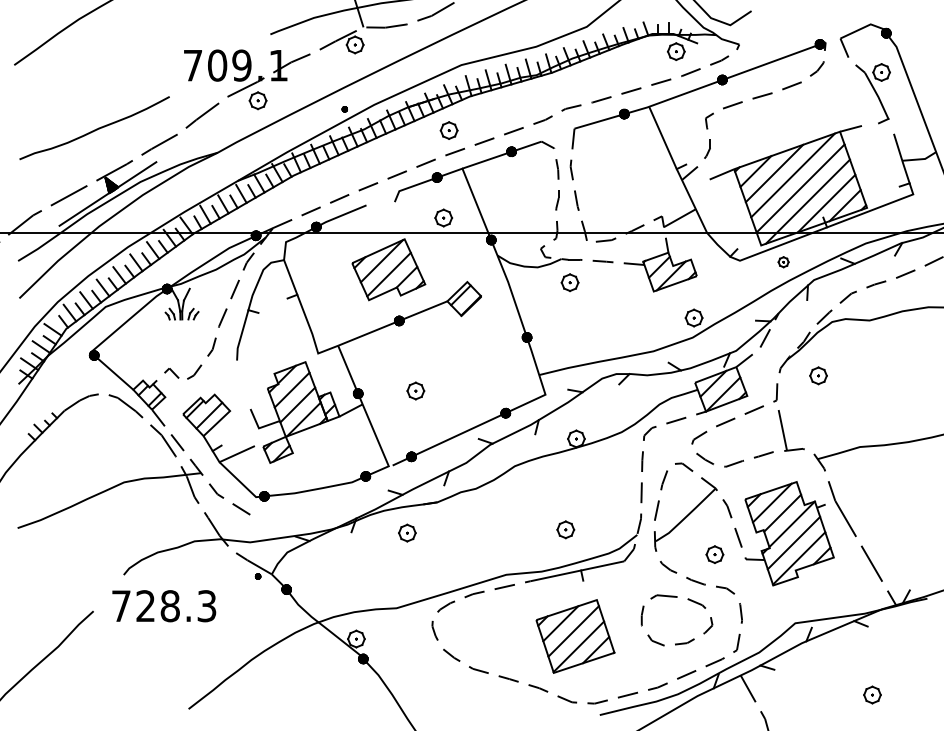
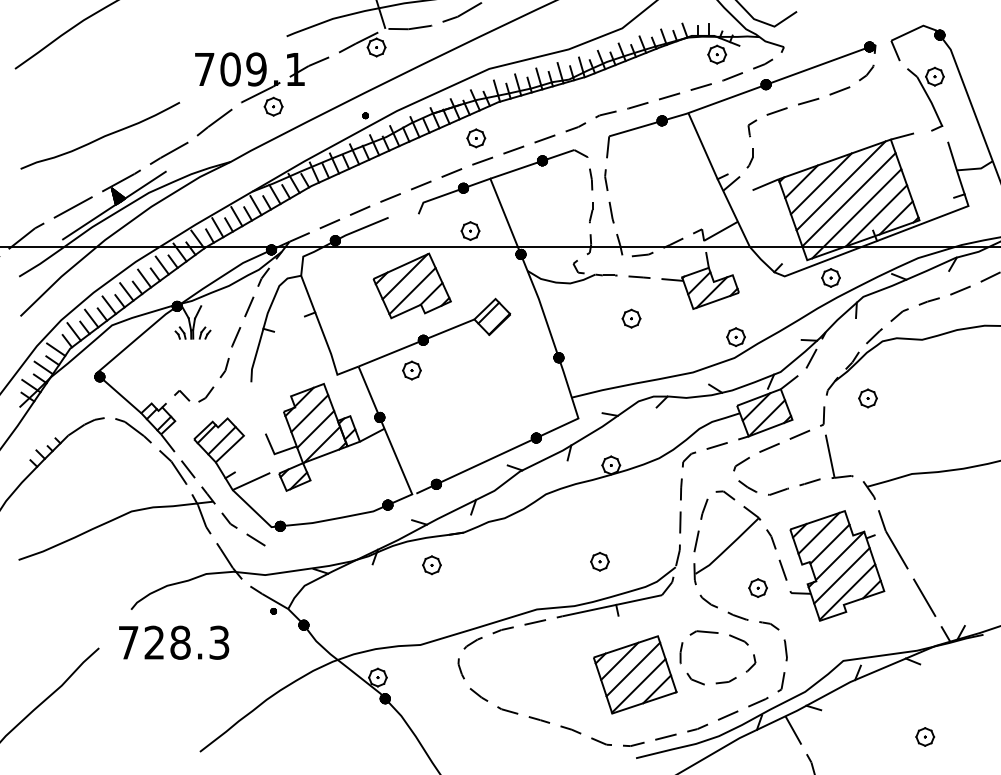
part: (783, 261) -> (830, 277), size x1.67
part: (570, 282) -> (631, 318), moved
part: (415, 390) -> (411, 370), moved
part: (575, 636) -> (635, 674), moved

